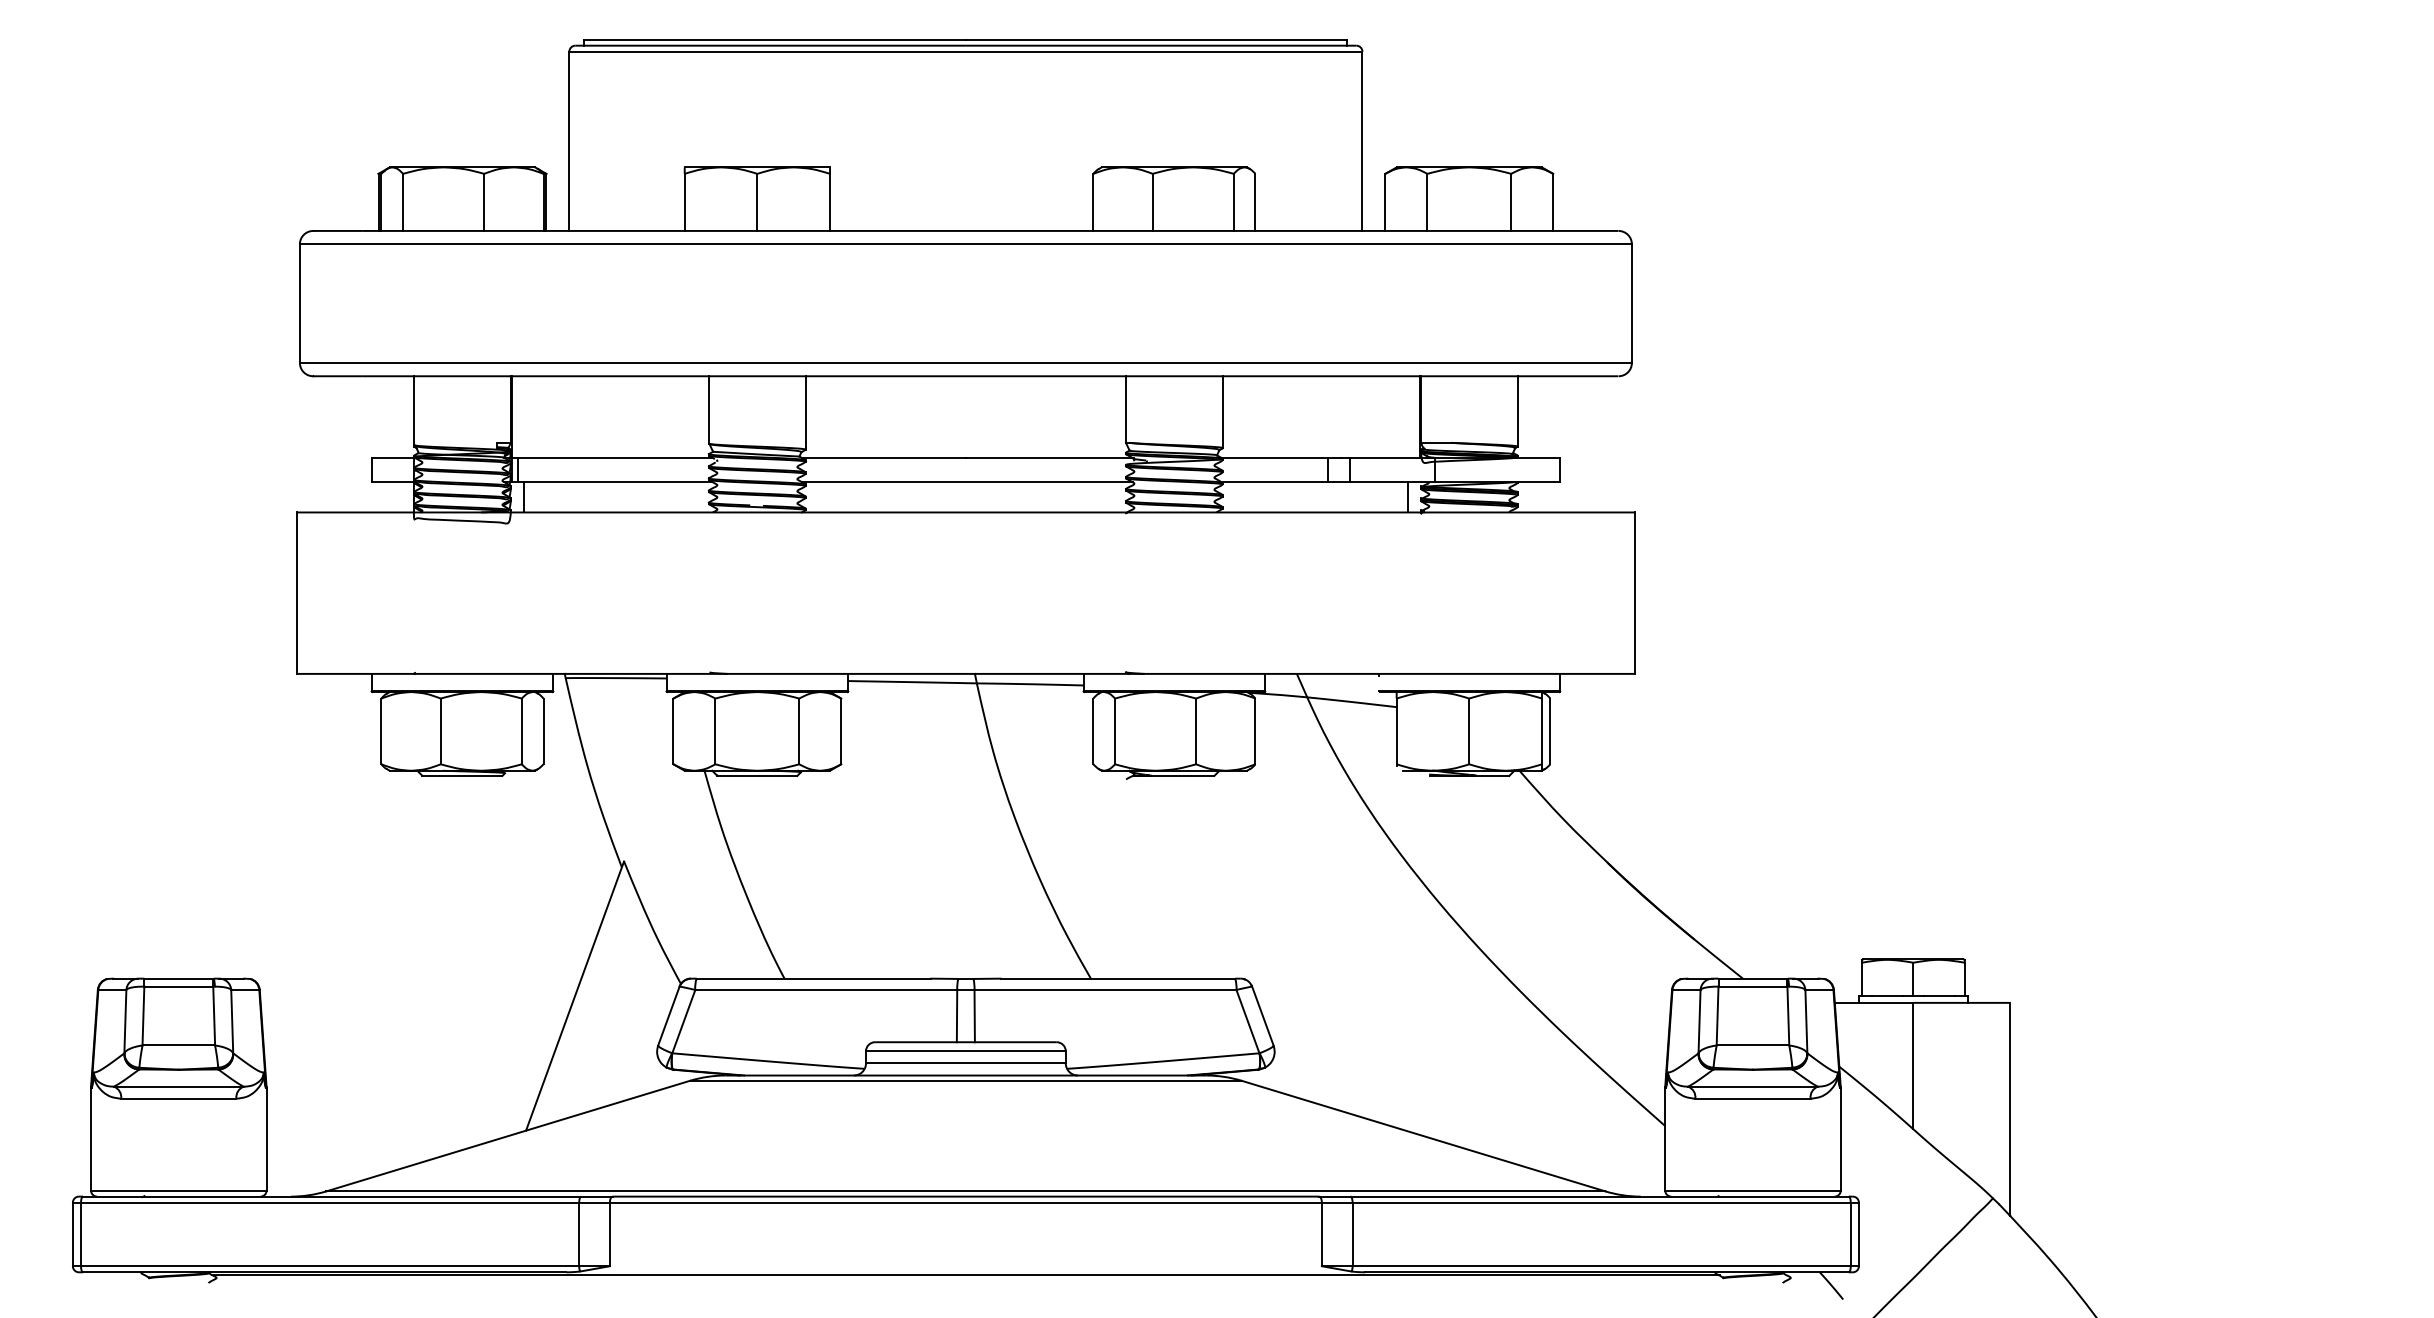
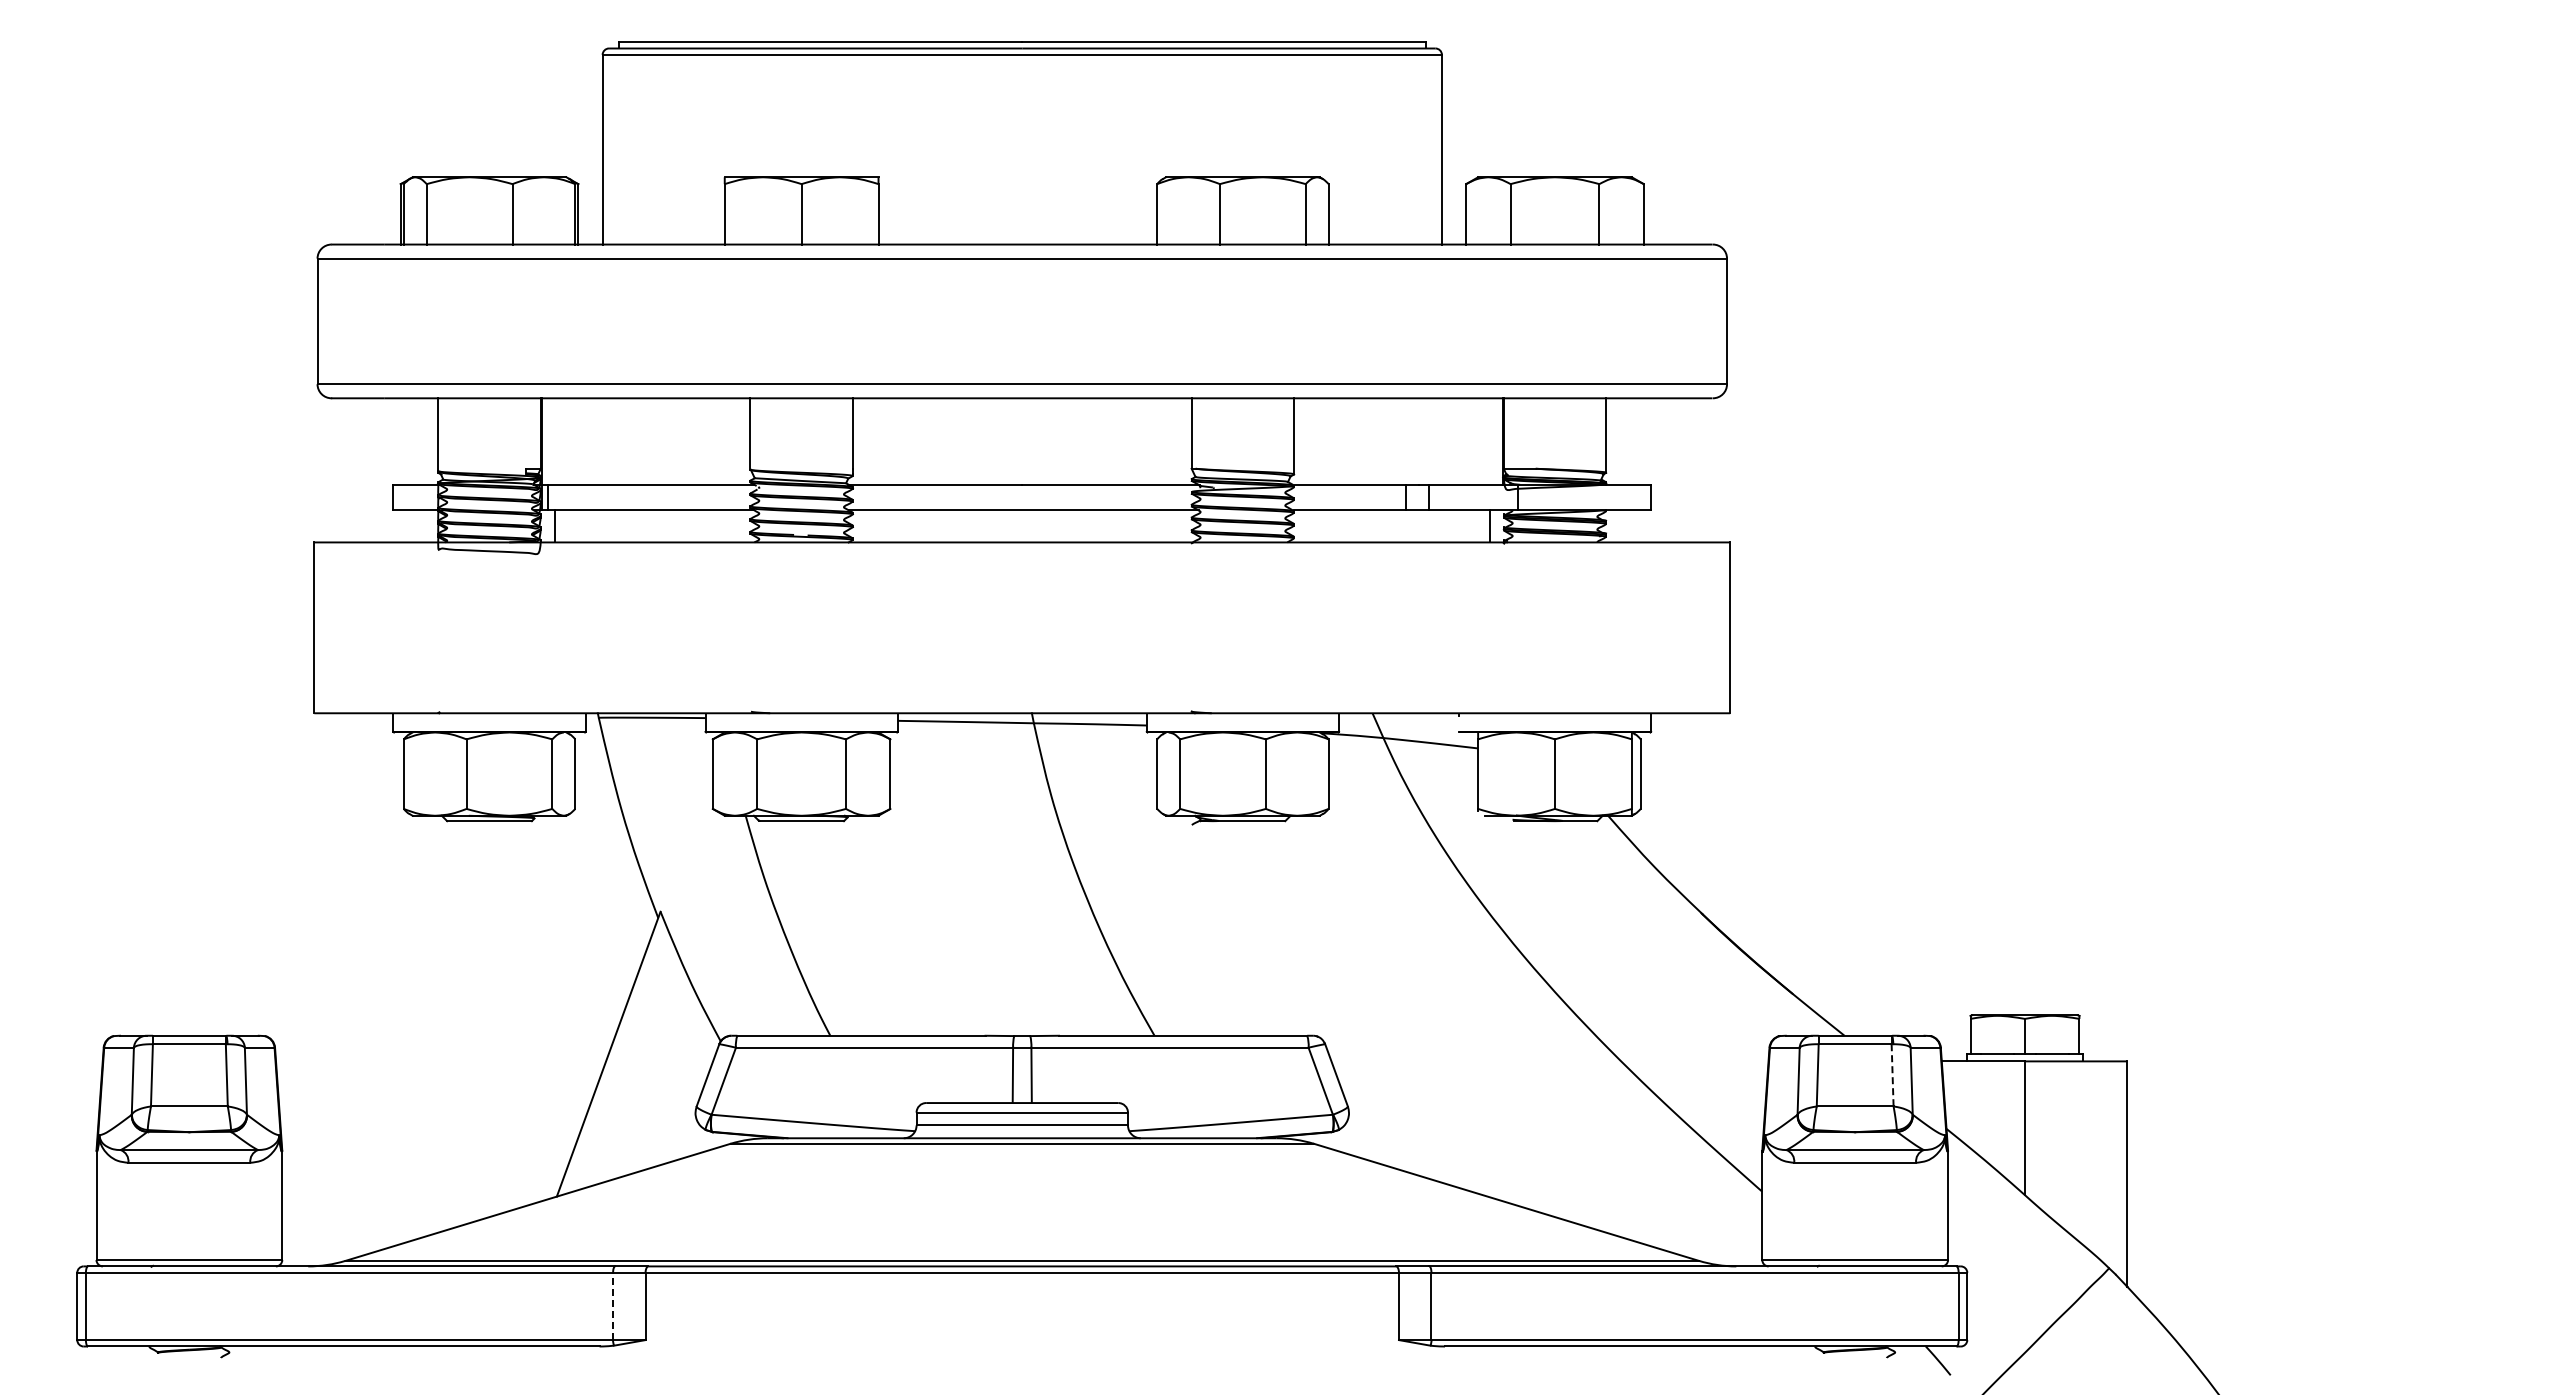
line: (1788, 1016) -> (1892, 1075), solid -> dashed
line: (579, 1234) -> (613, 1306), solid -> dashed
line: (966, 1275) -> (1022, 1349), removed

